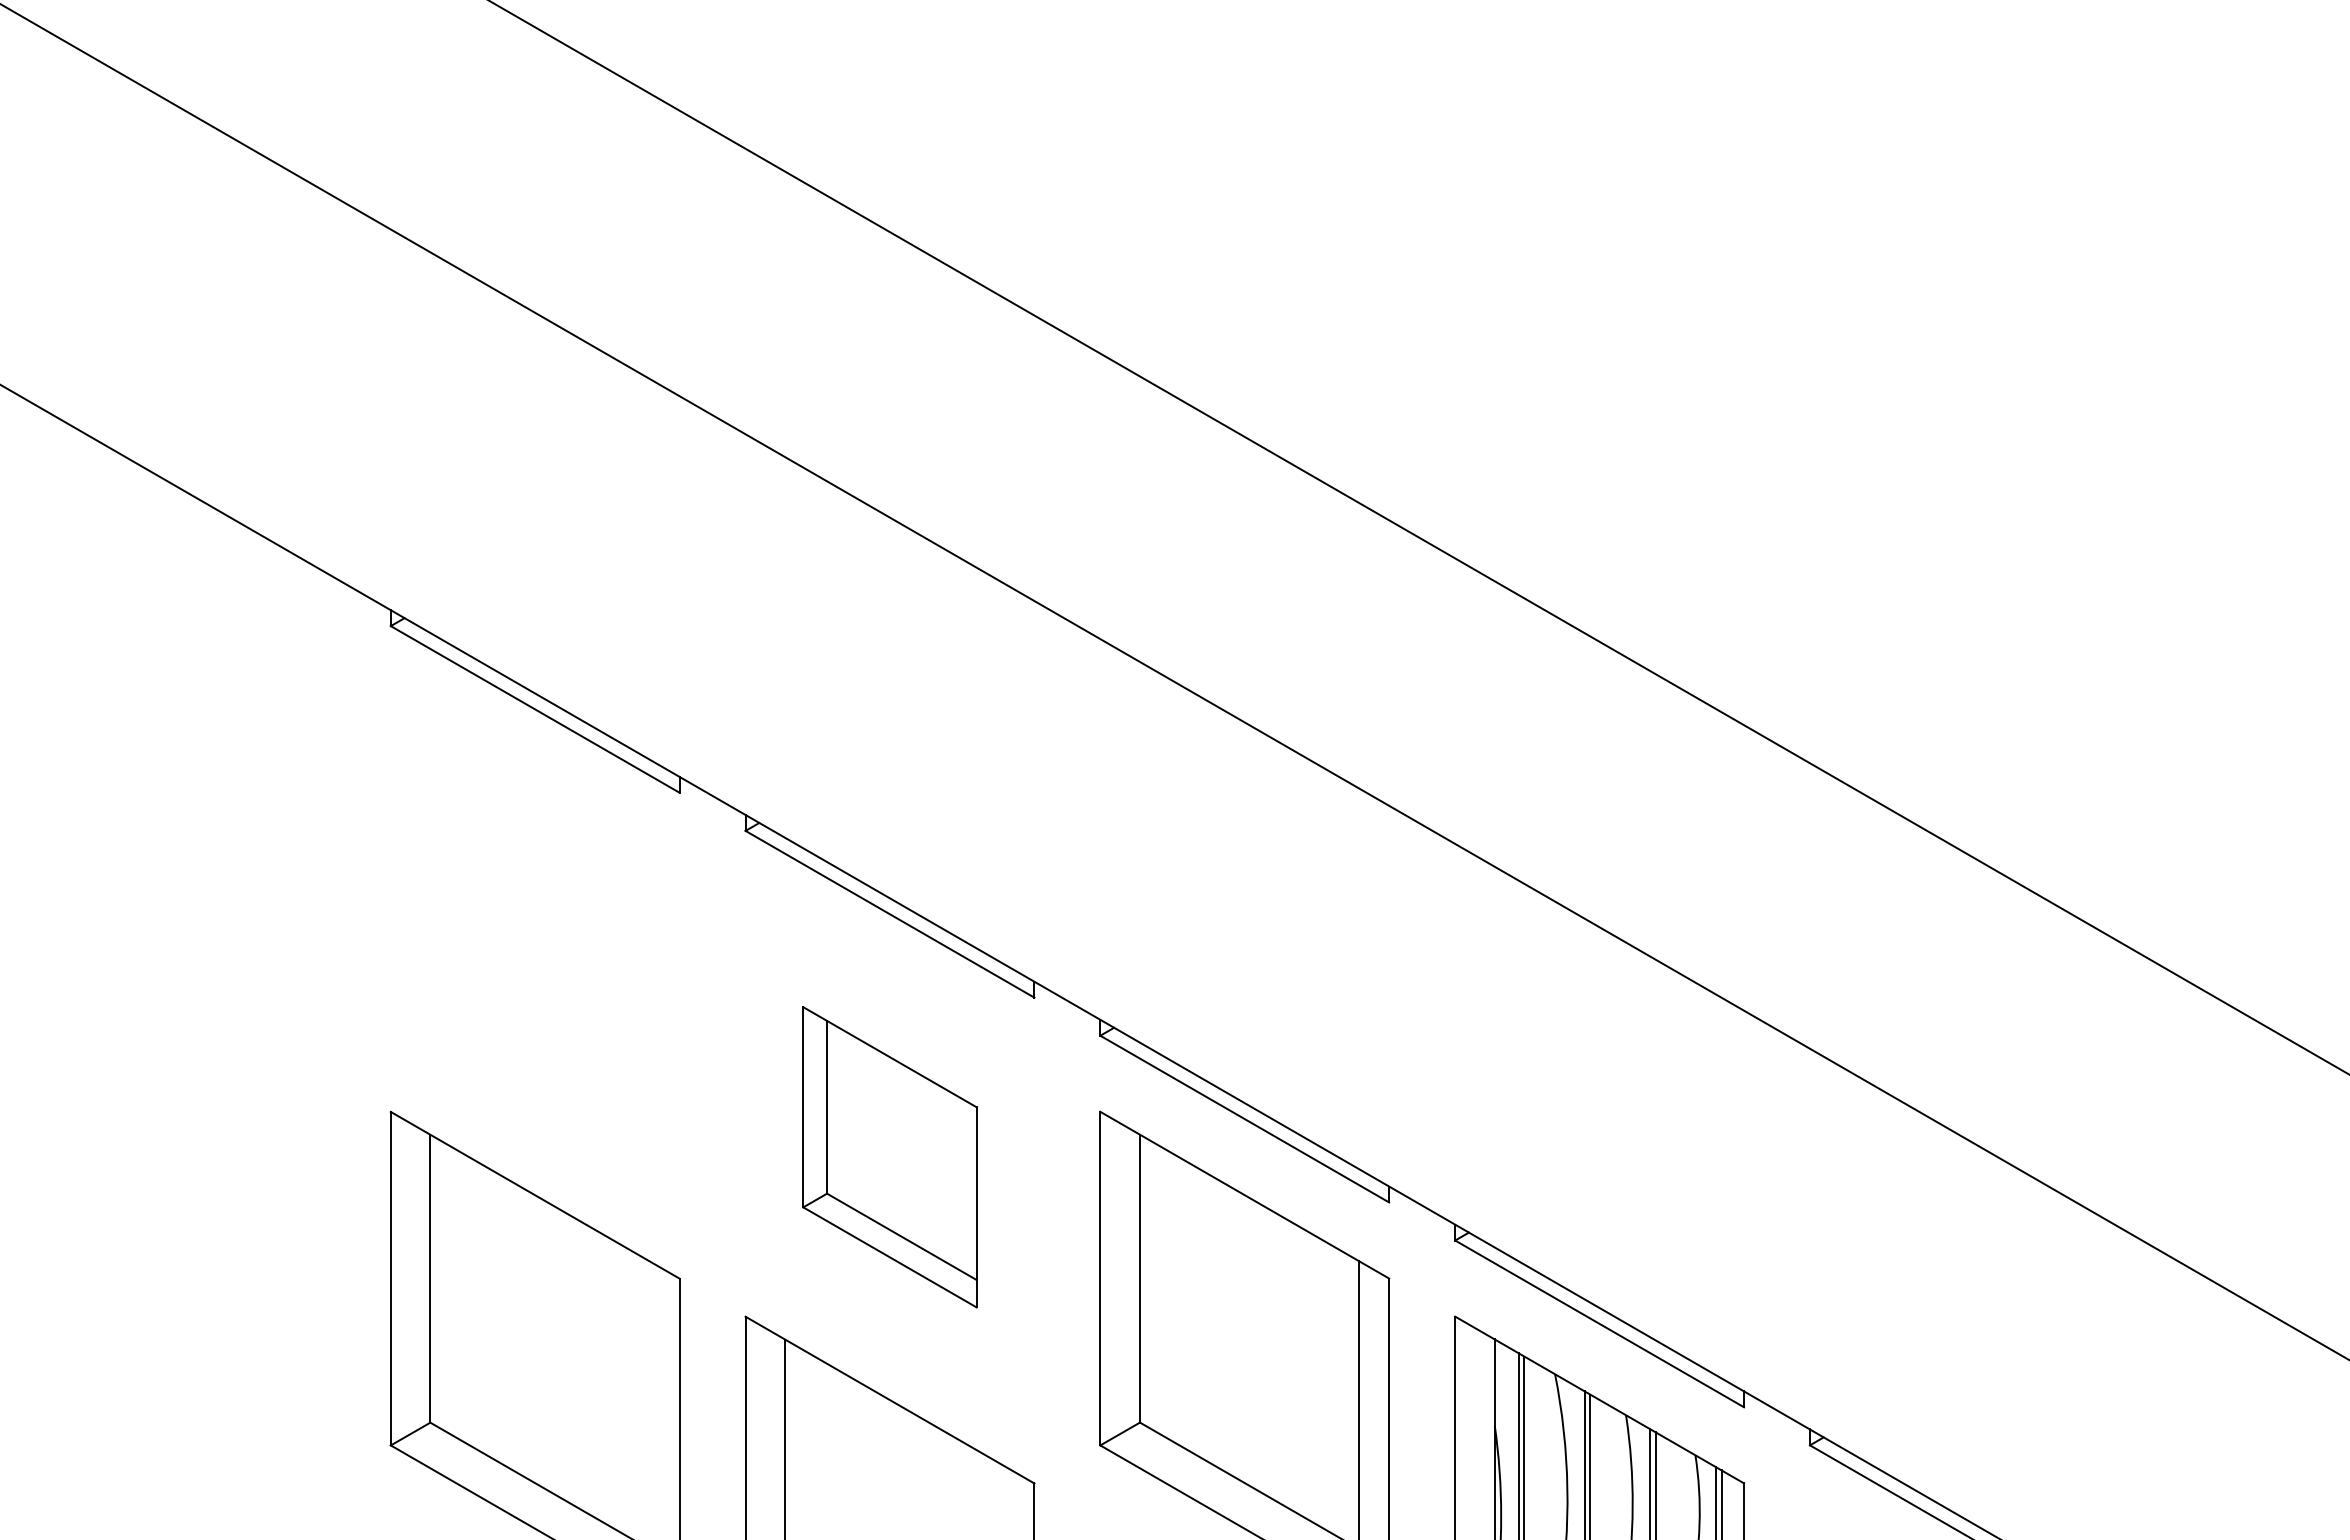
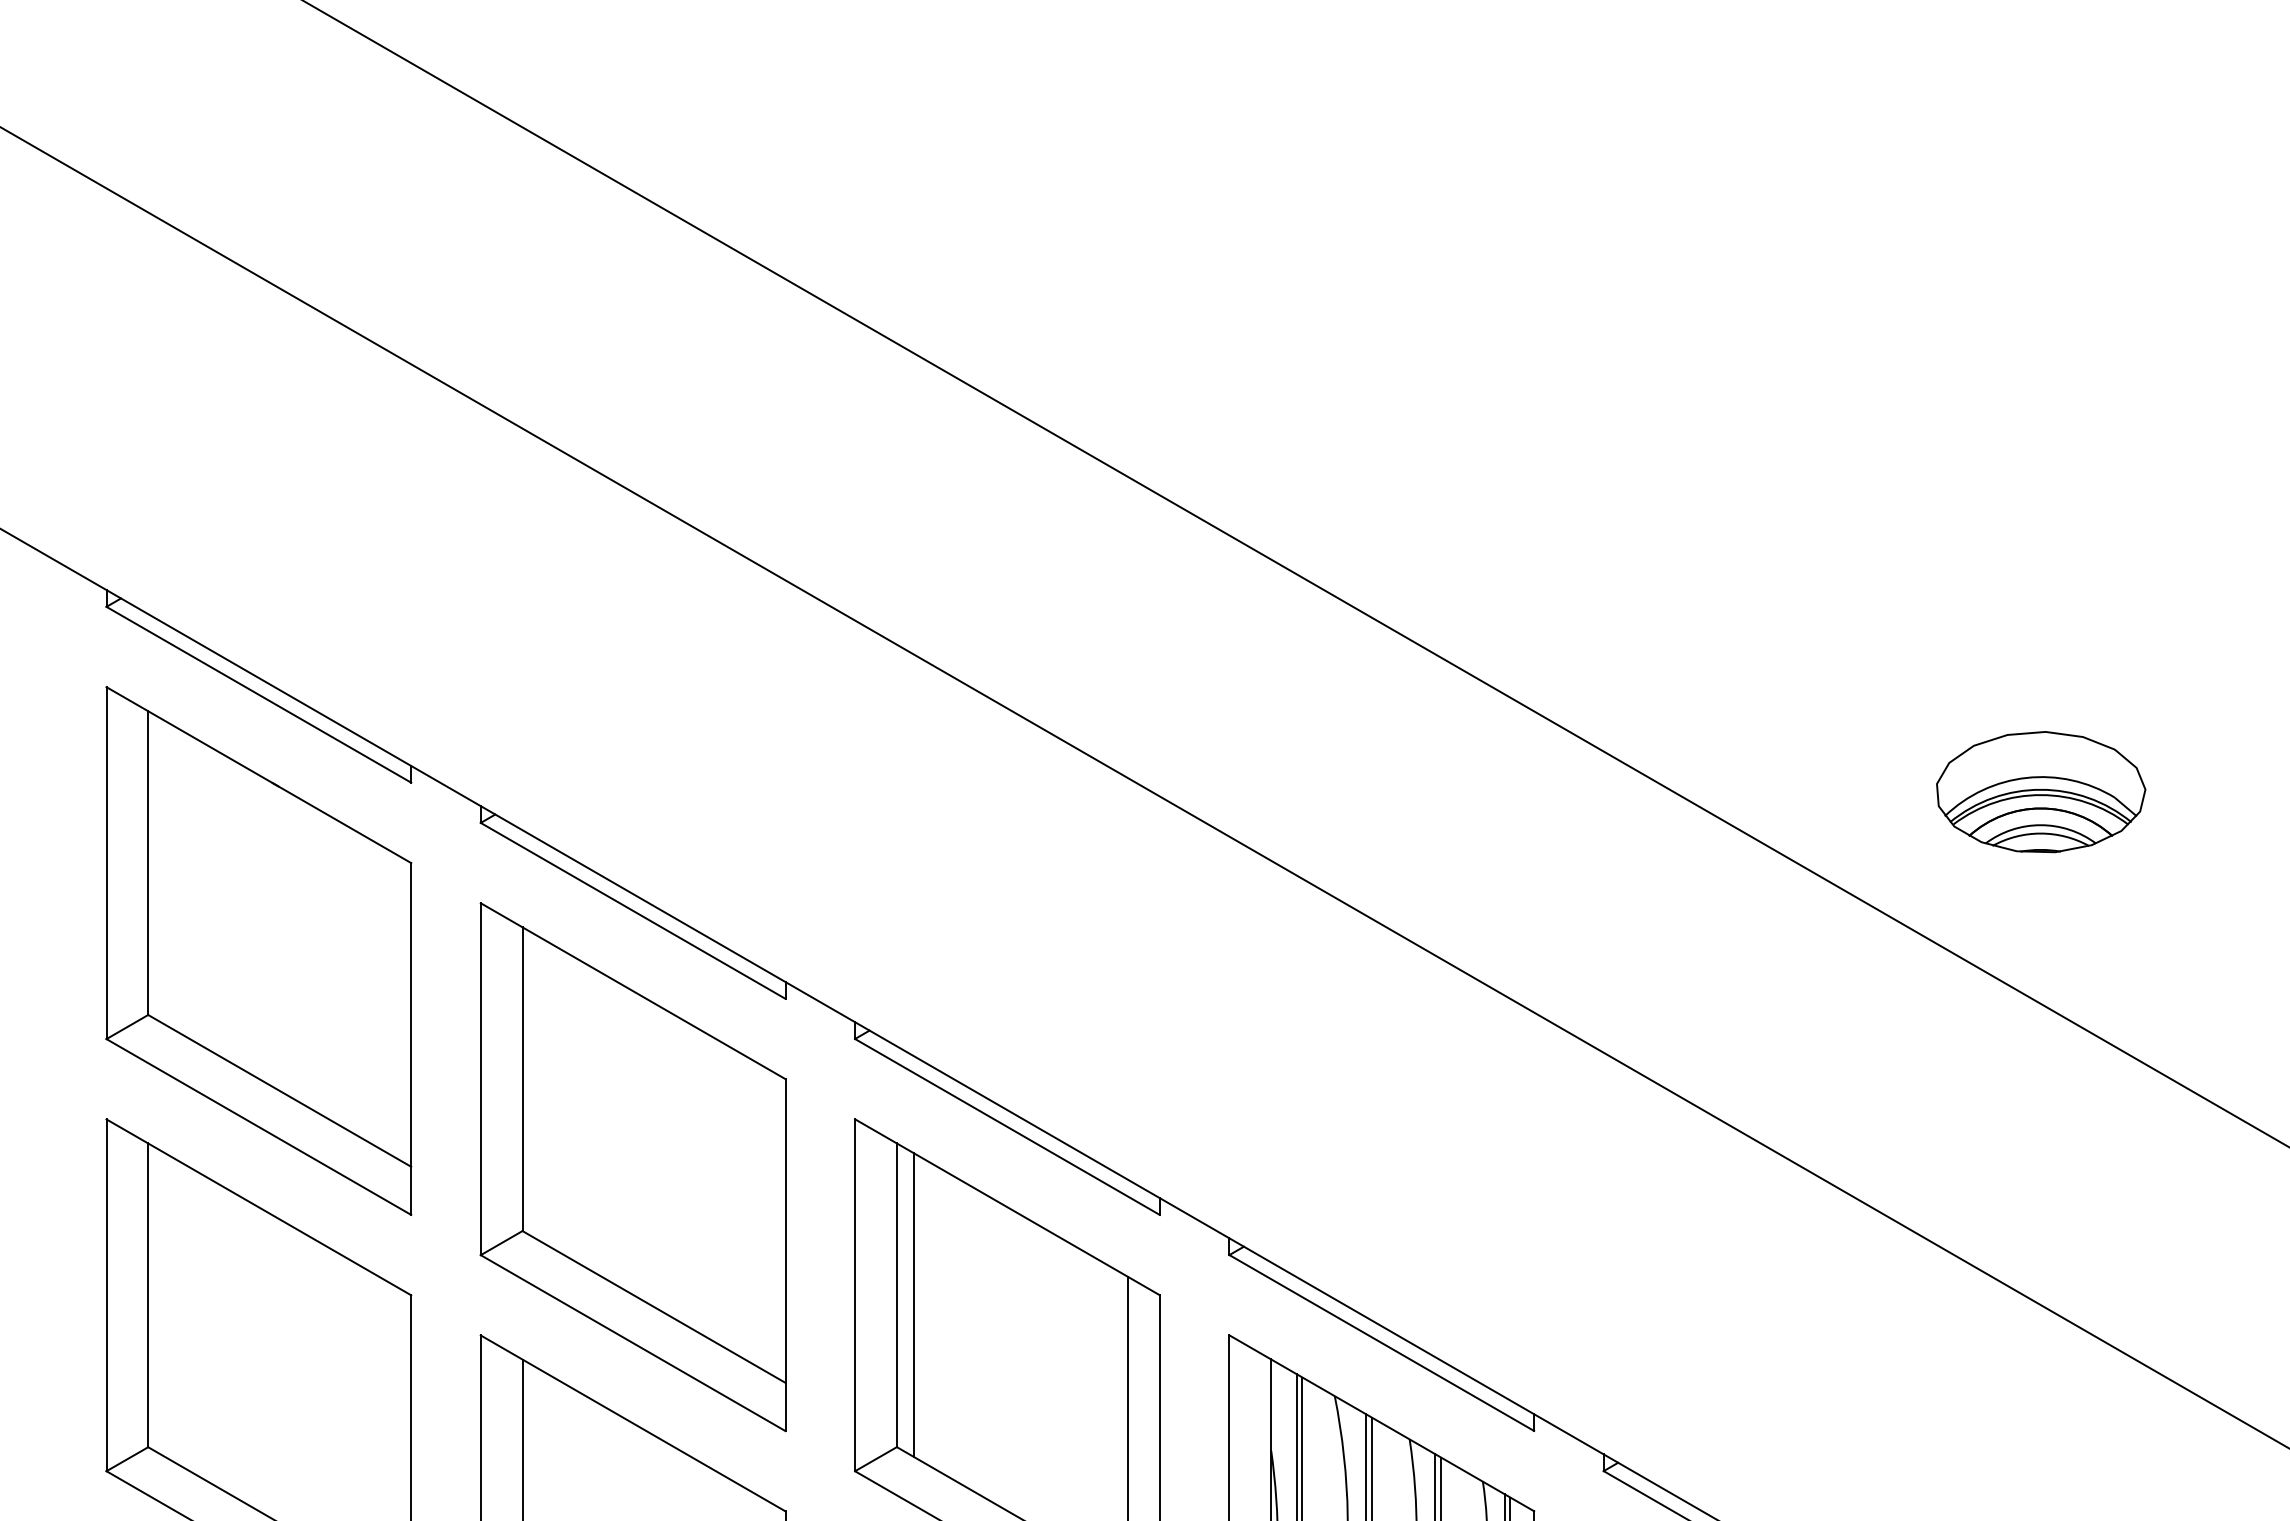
part: (2224, 801) -> (2041, 791), added
part: (534, 952) -> (258, 951), added
part: (889, 1157) -> (632, 1167), size x1.67
line: (1156, 1288) -> (914, 1305), added

